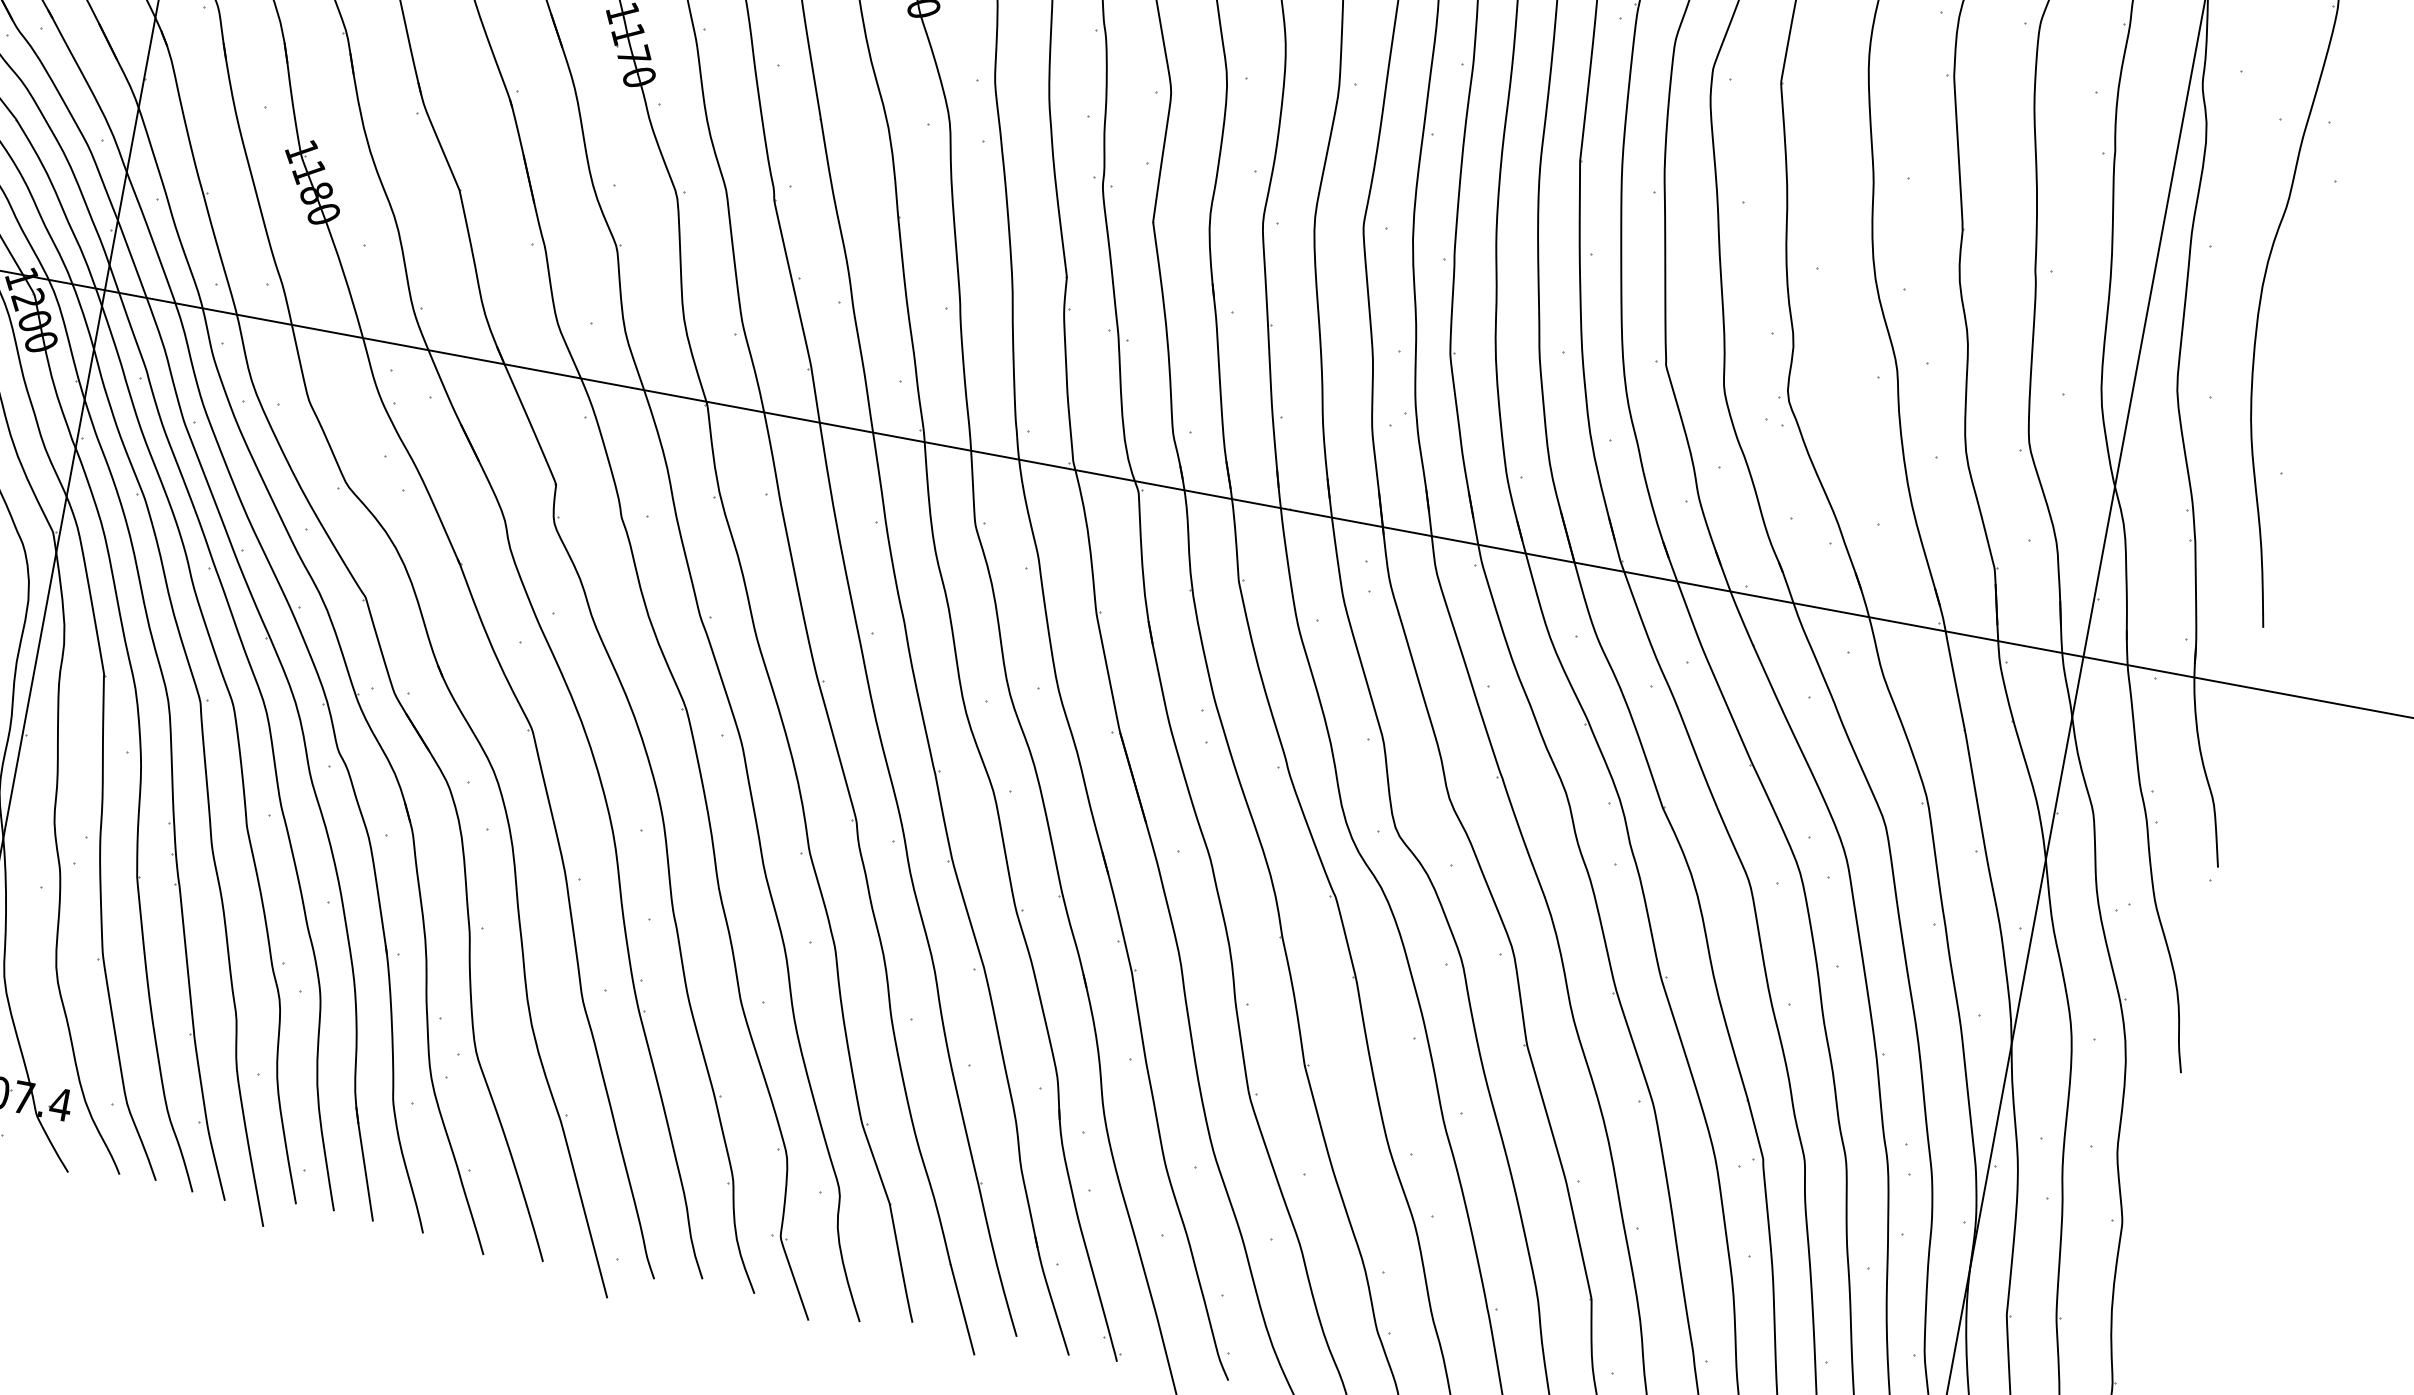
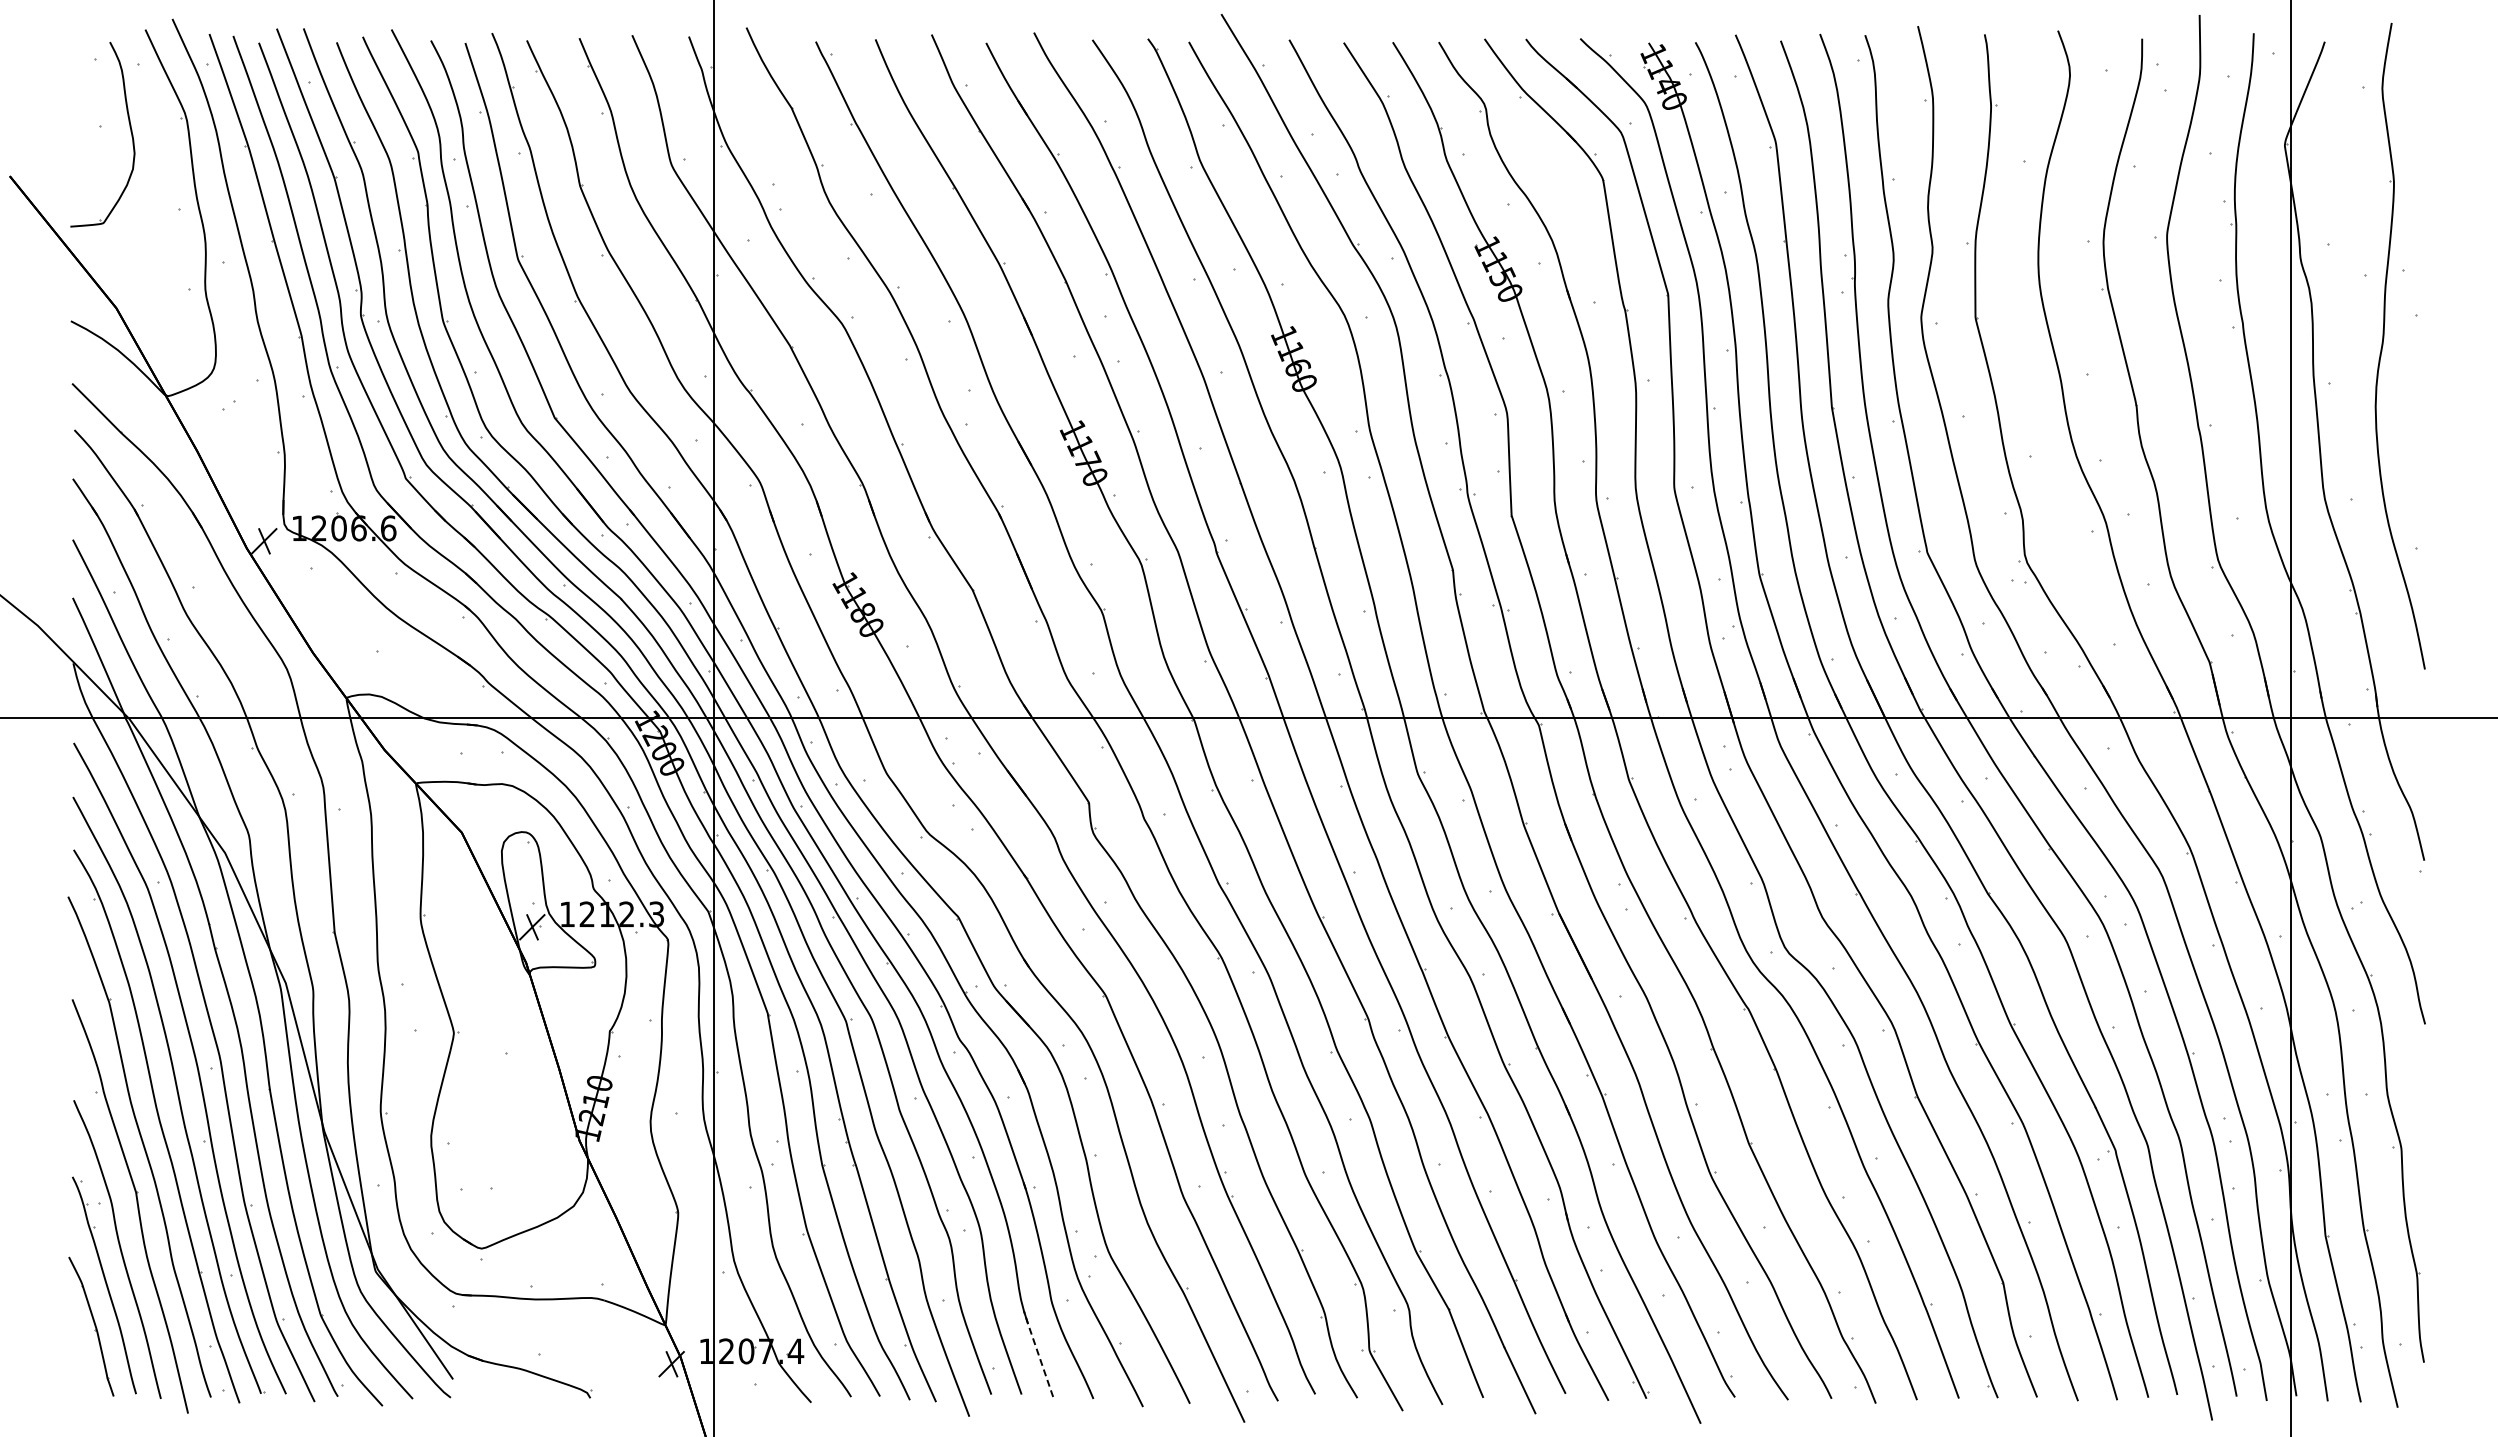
line: (364, 1162) -> (1038, 1352), solid -> dashed

